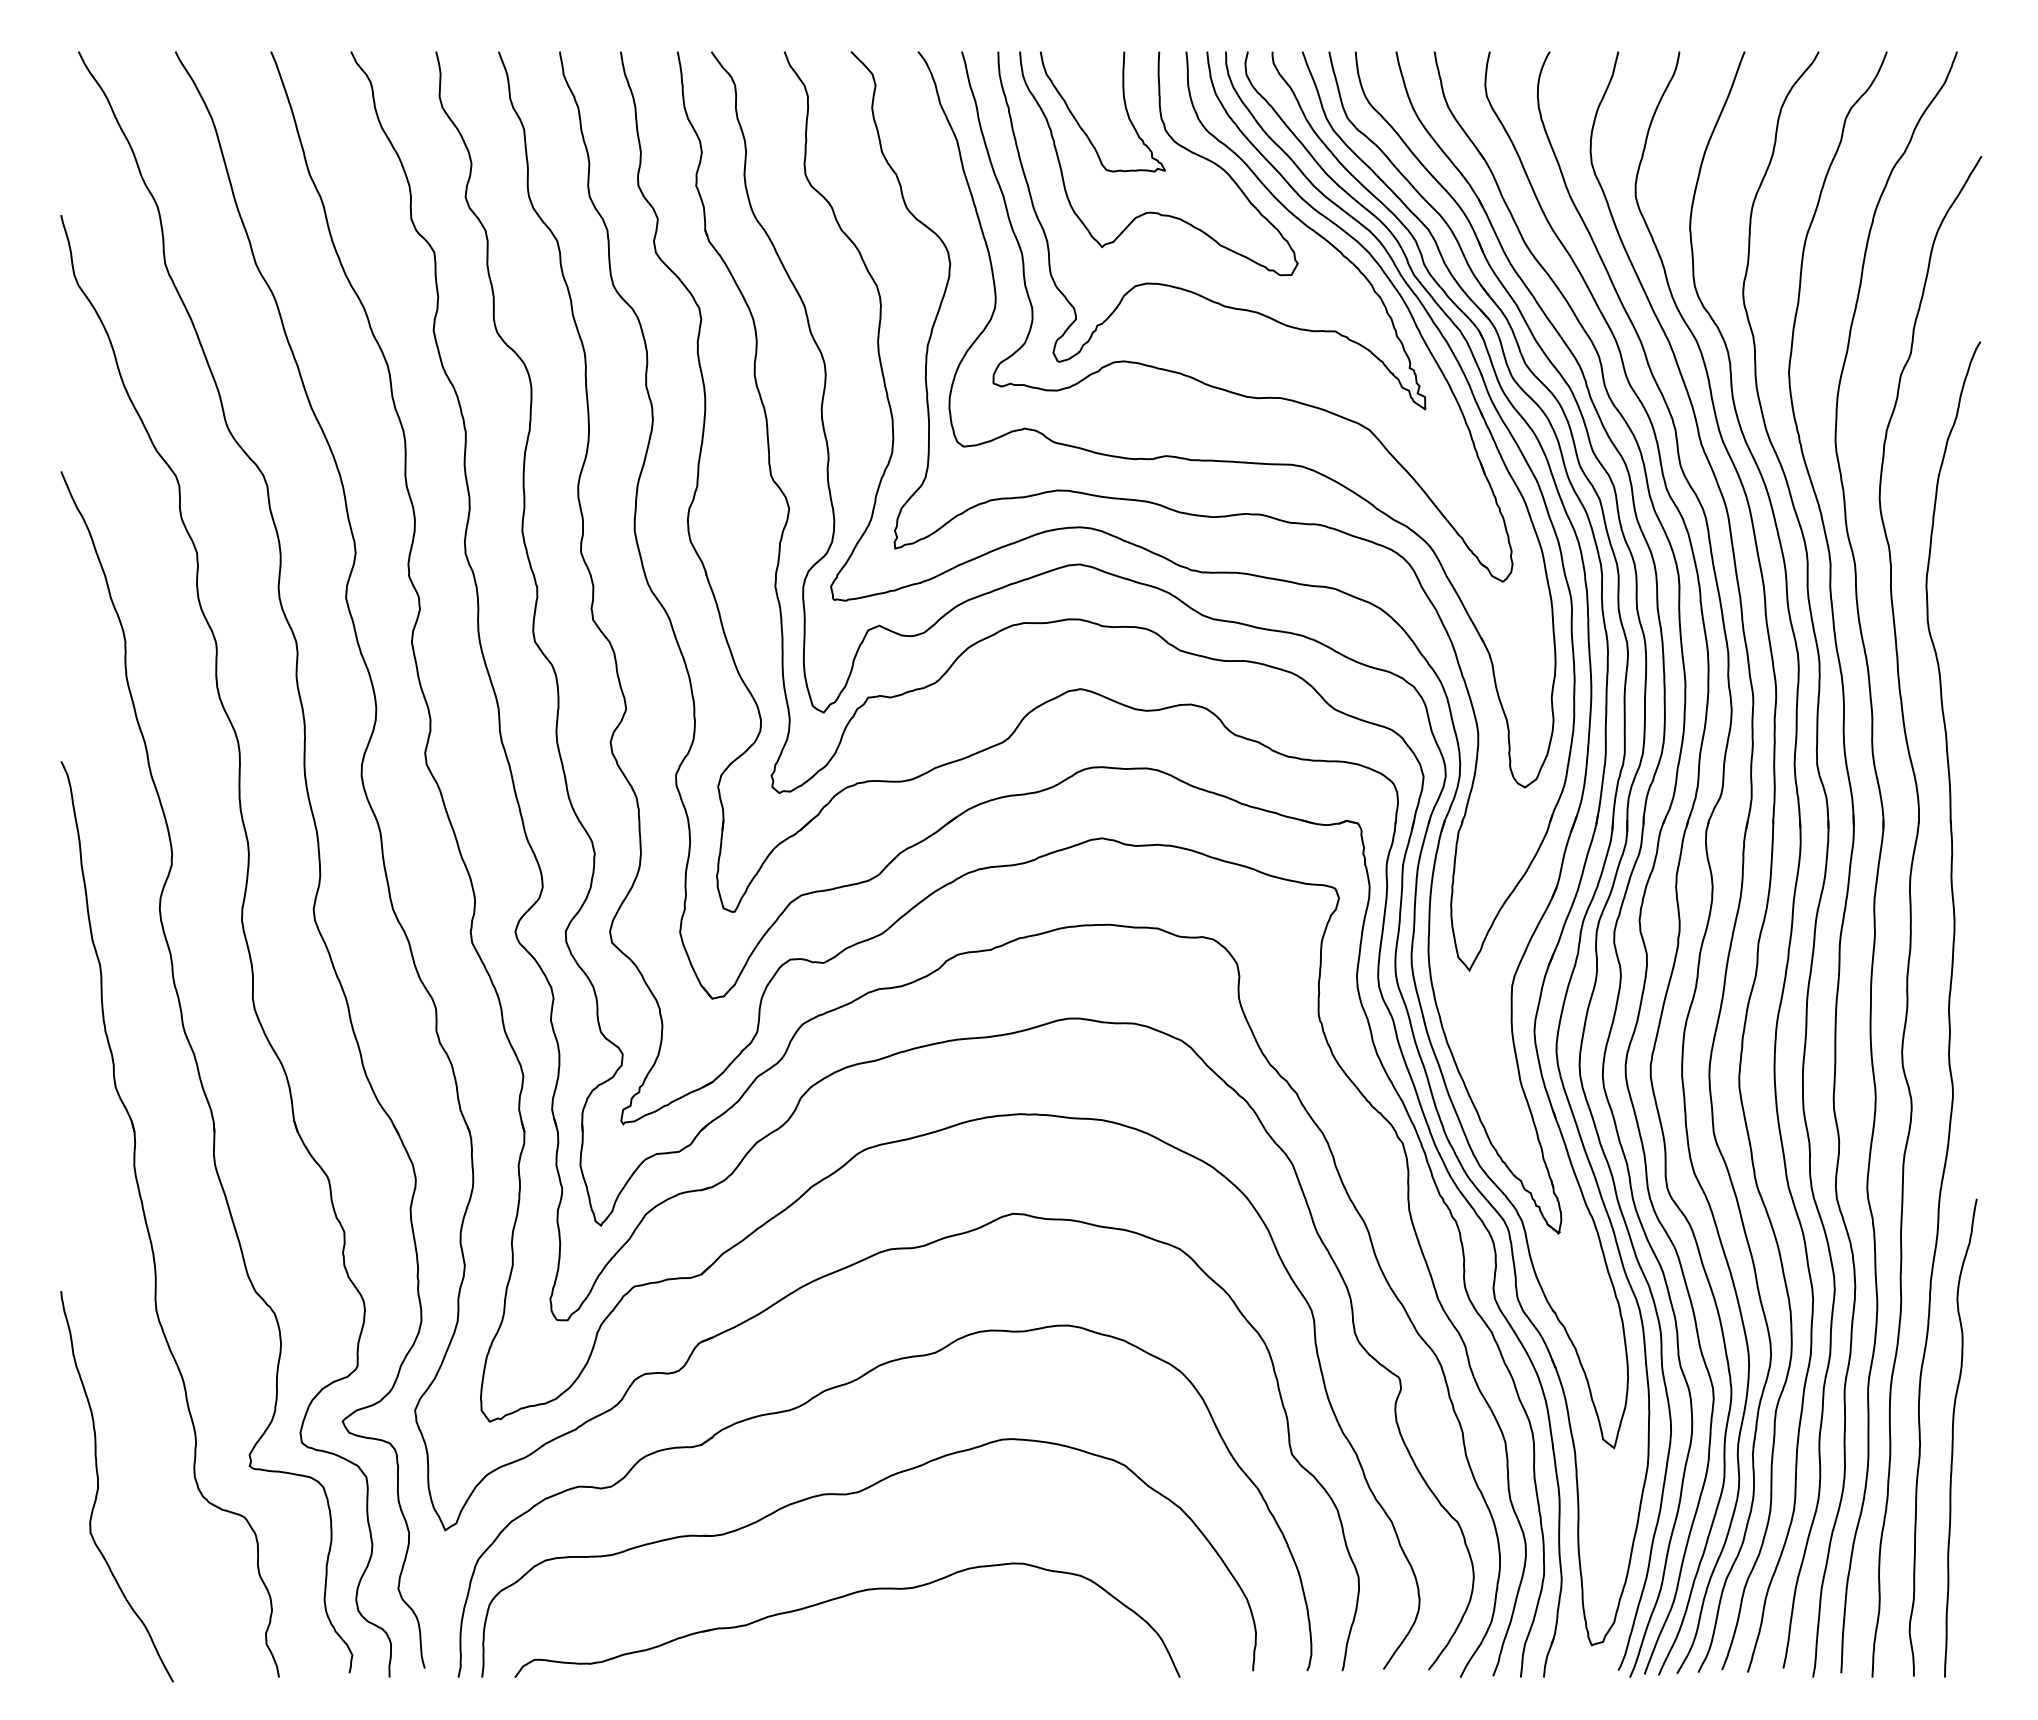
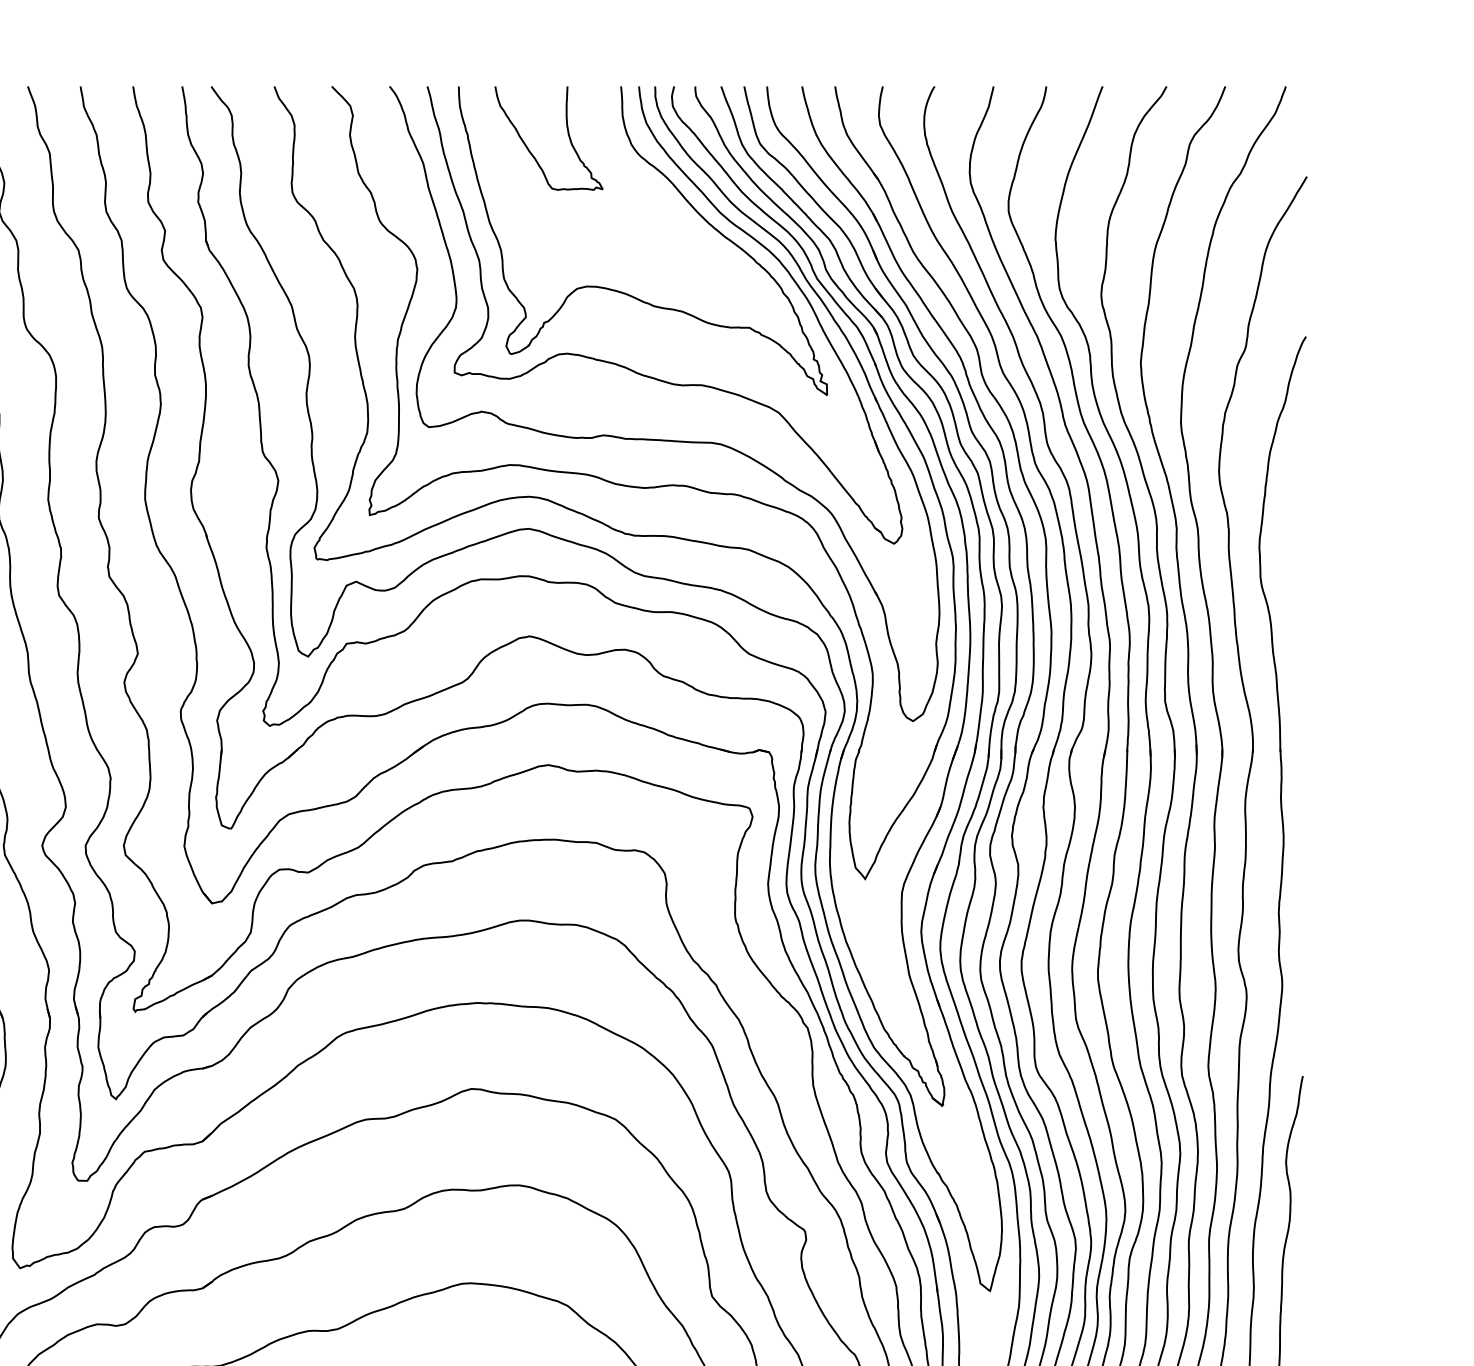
curve: (1176, 144) -> (612, 166), removed

